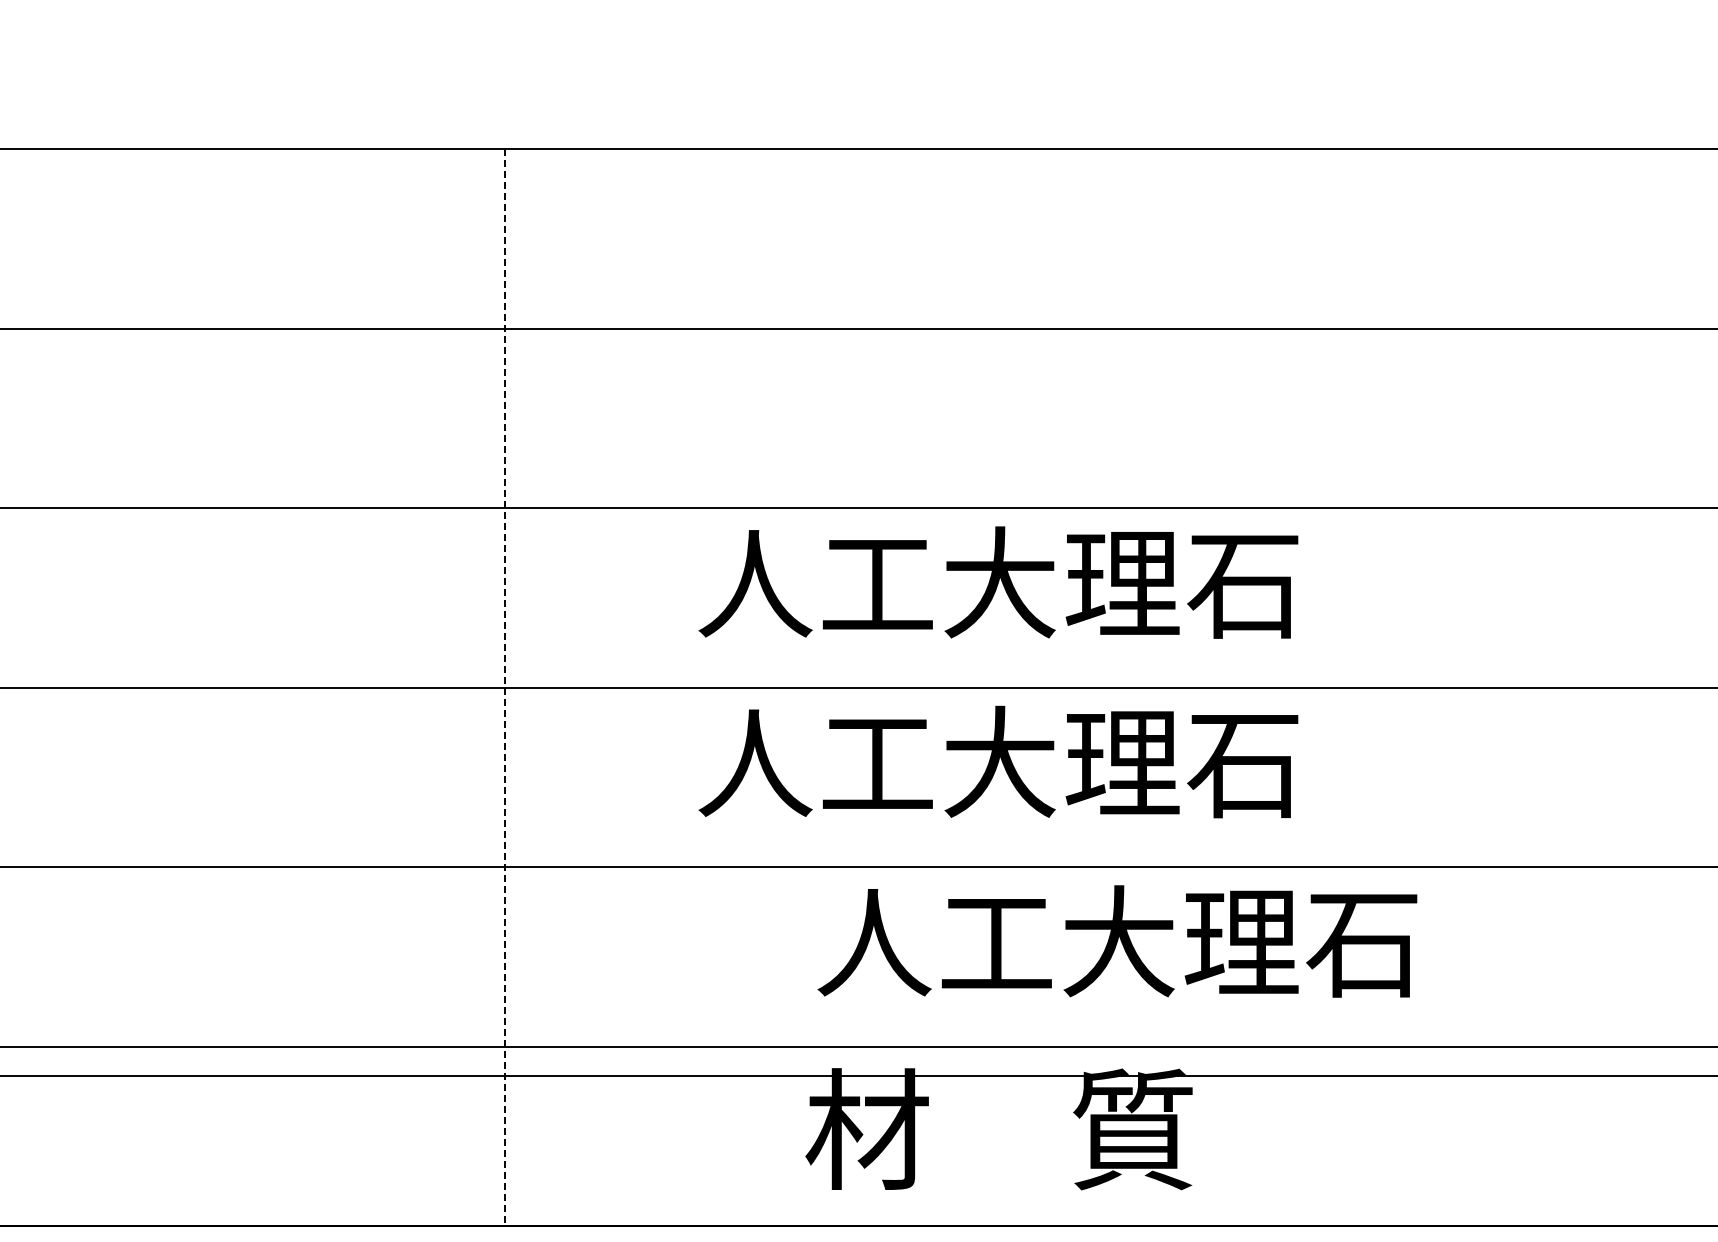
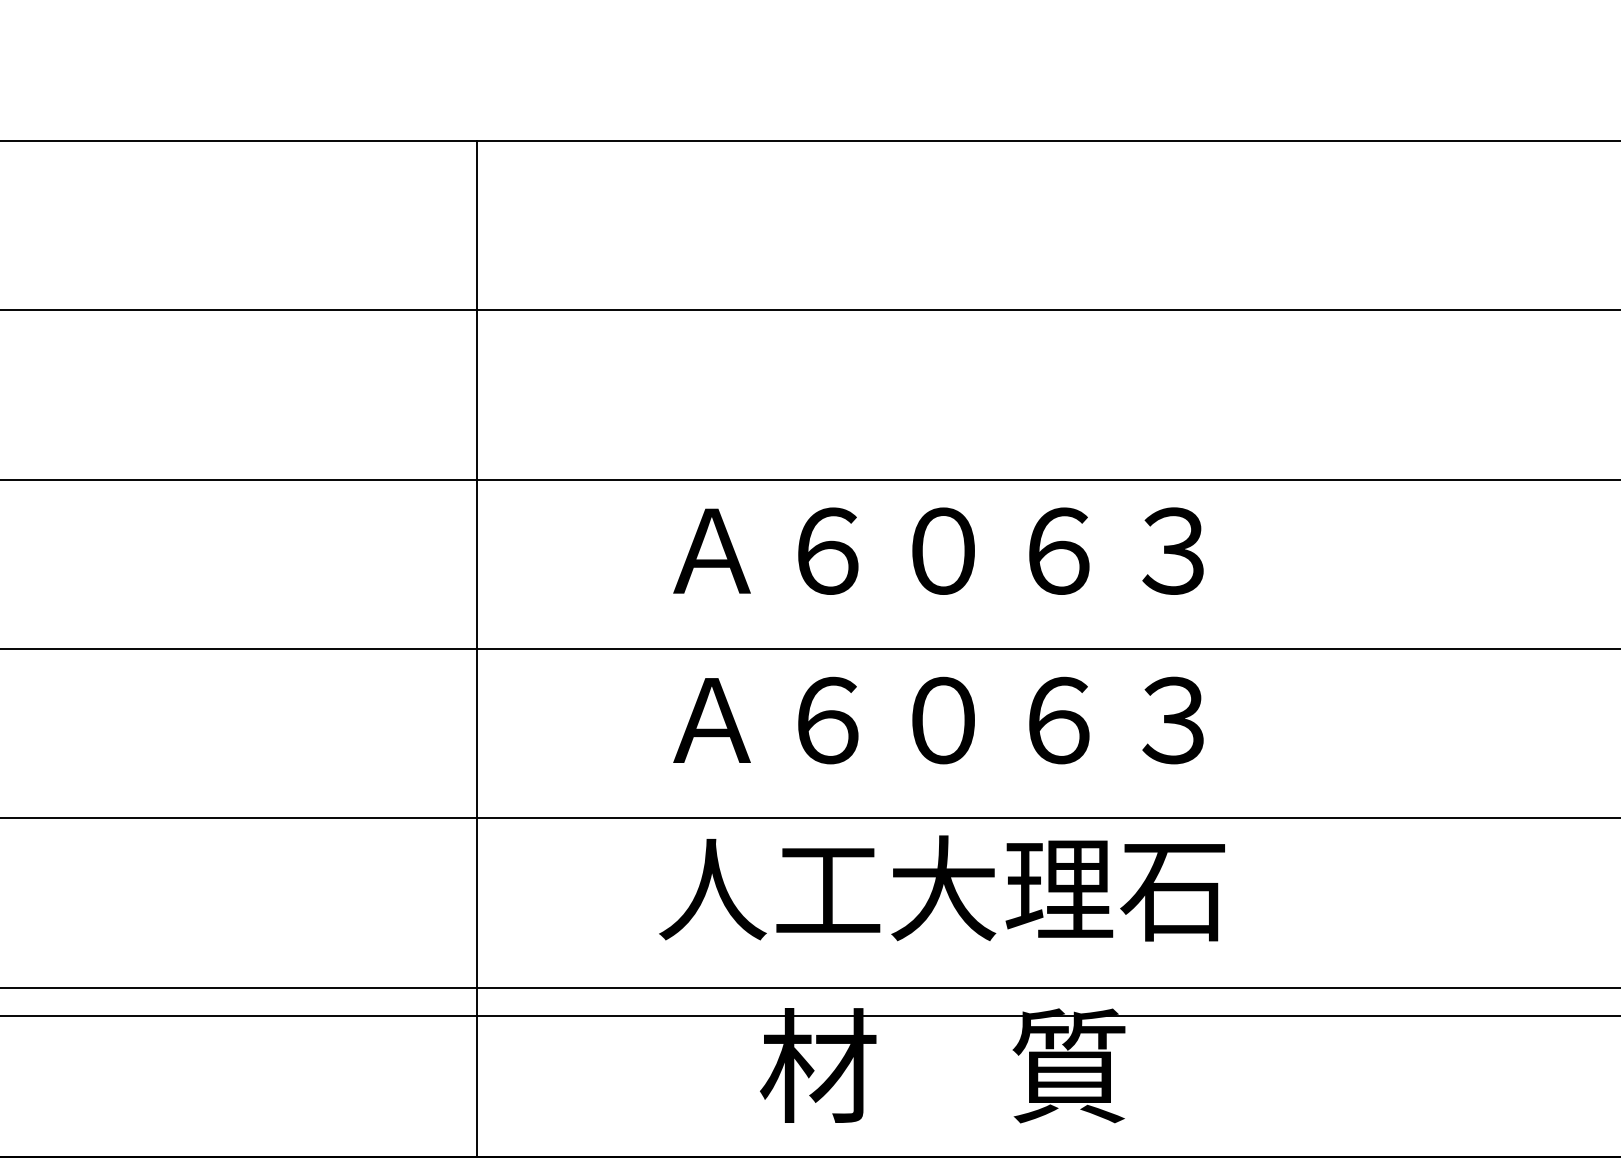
text: (998, 582) -> (942, 549), 人工大理石 -> Ａ６０６３
line: (505, 688) -> (476, 649), dashed -> solid
text: (998, 761) -> (942, 718), 人工大理石 -> Ａ６０６３
text: (1117, 941) -> (942, 888), moved

